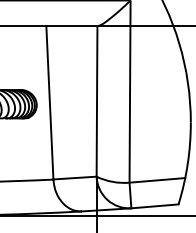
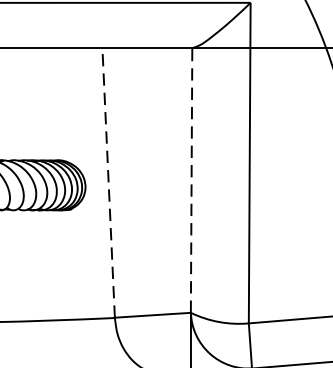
line: (97, 101) -> (192, 180), solid -> dashed
line: (49, 102) -> (107, 182), solid -> dashed

